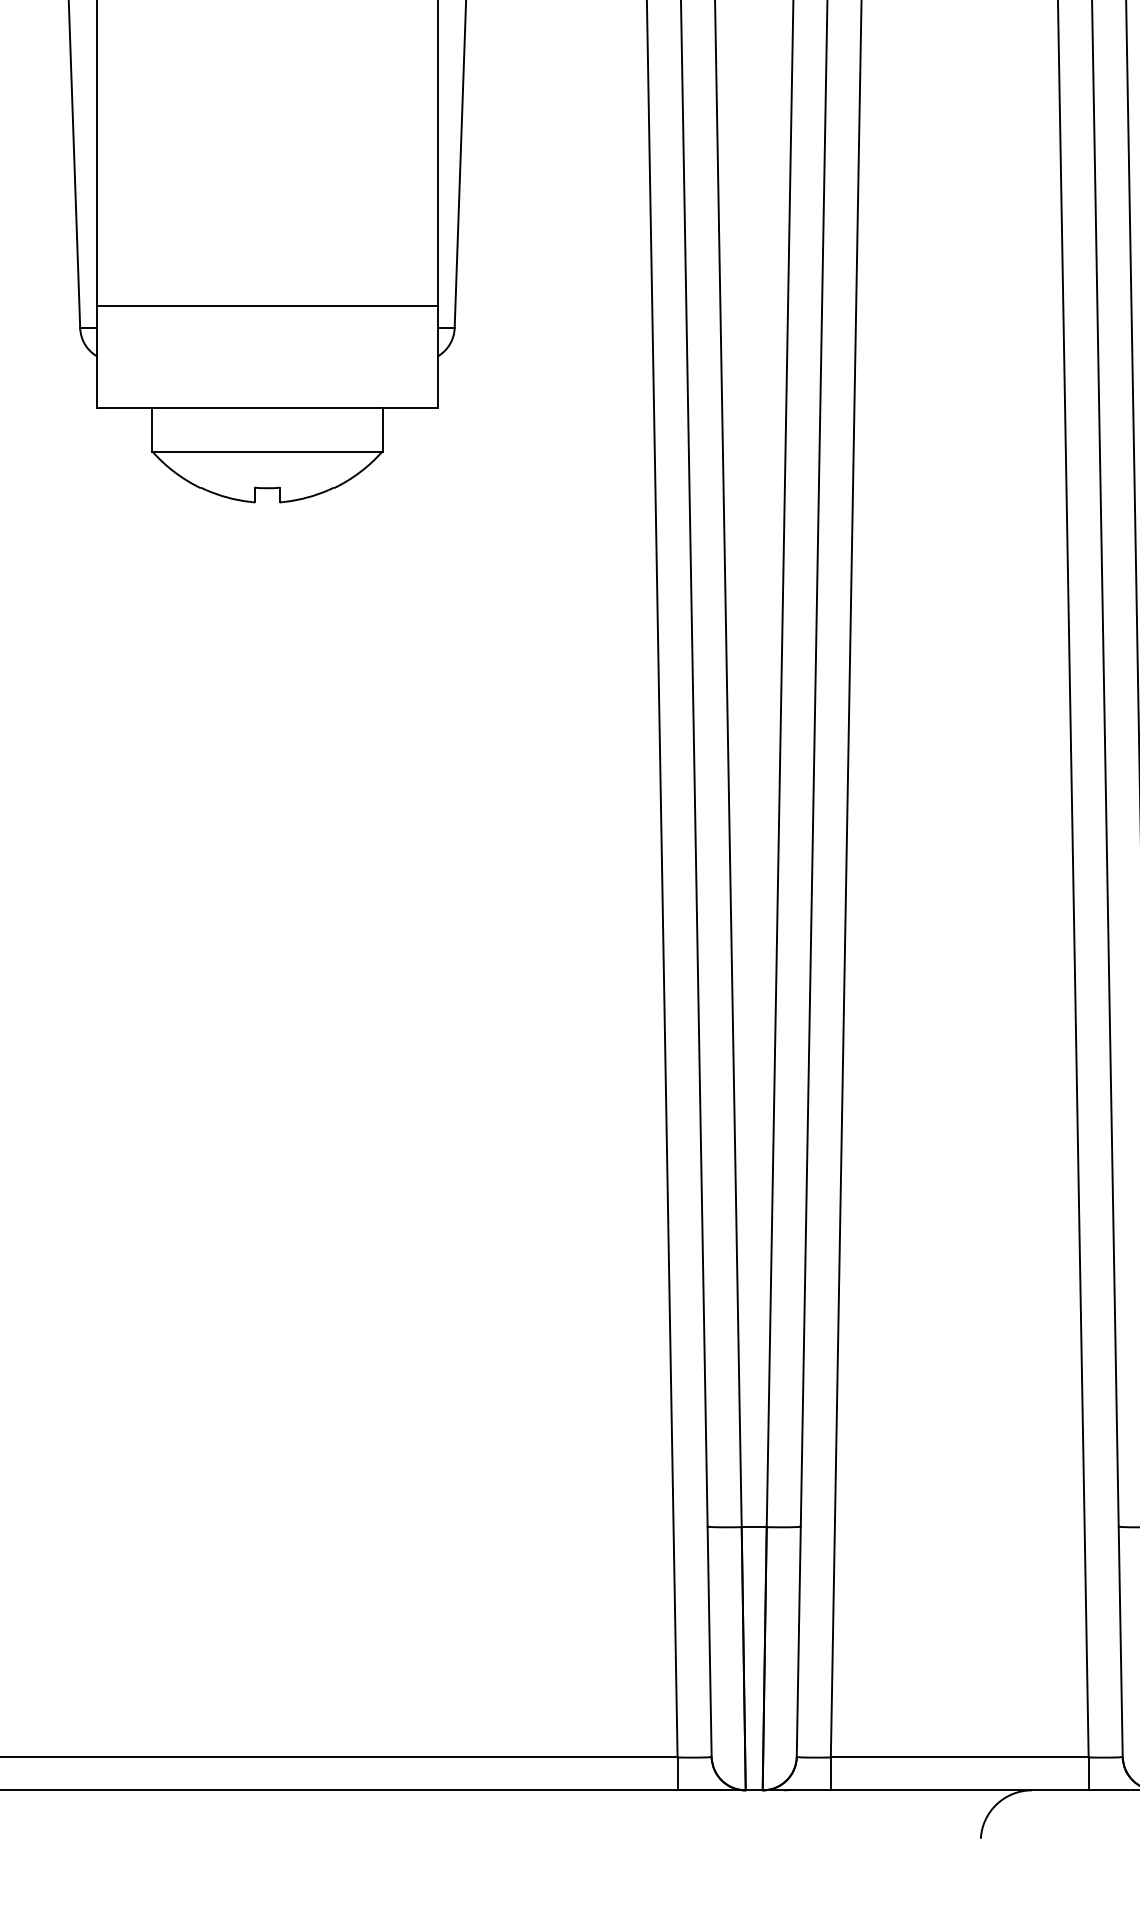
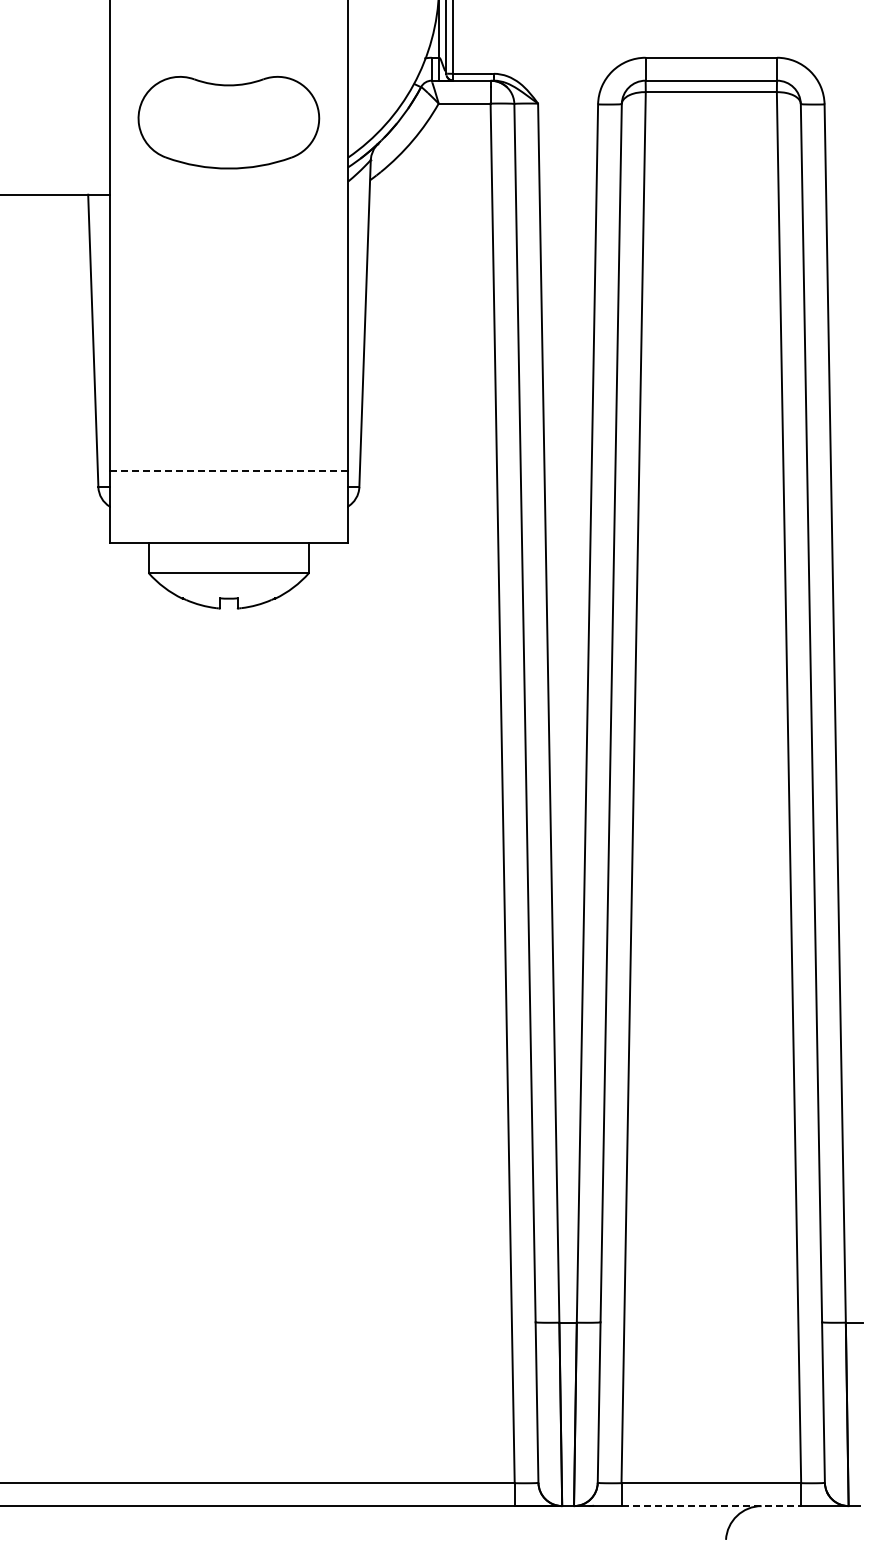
line: (266, 305) -> (228, 471), solid -> dashed
line: (959, 1790) -> (711, 1506), solid -> dashed

